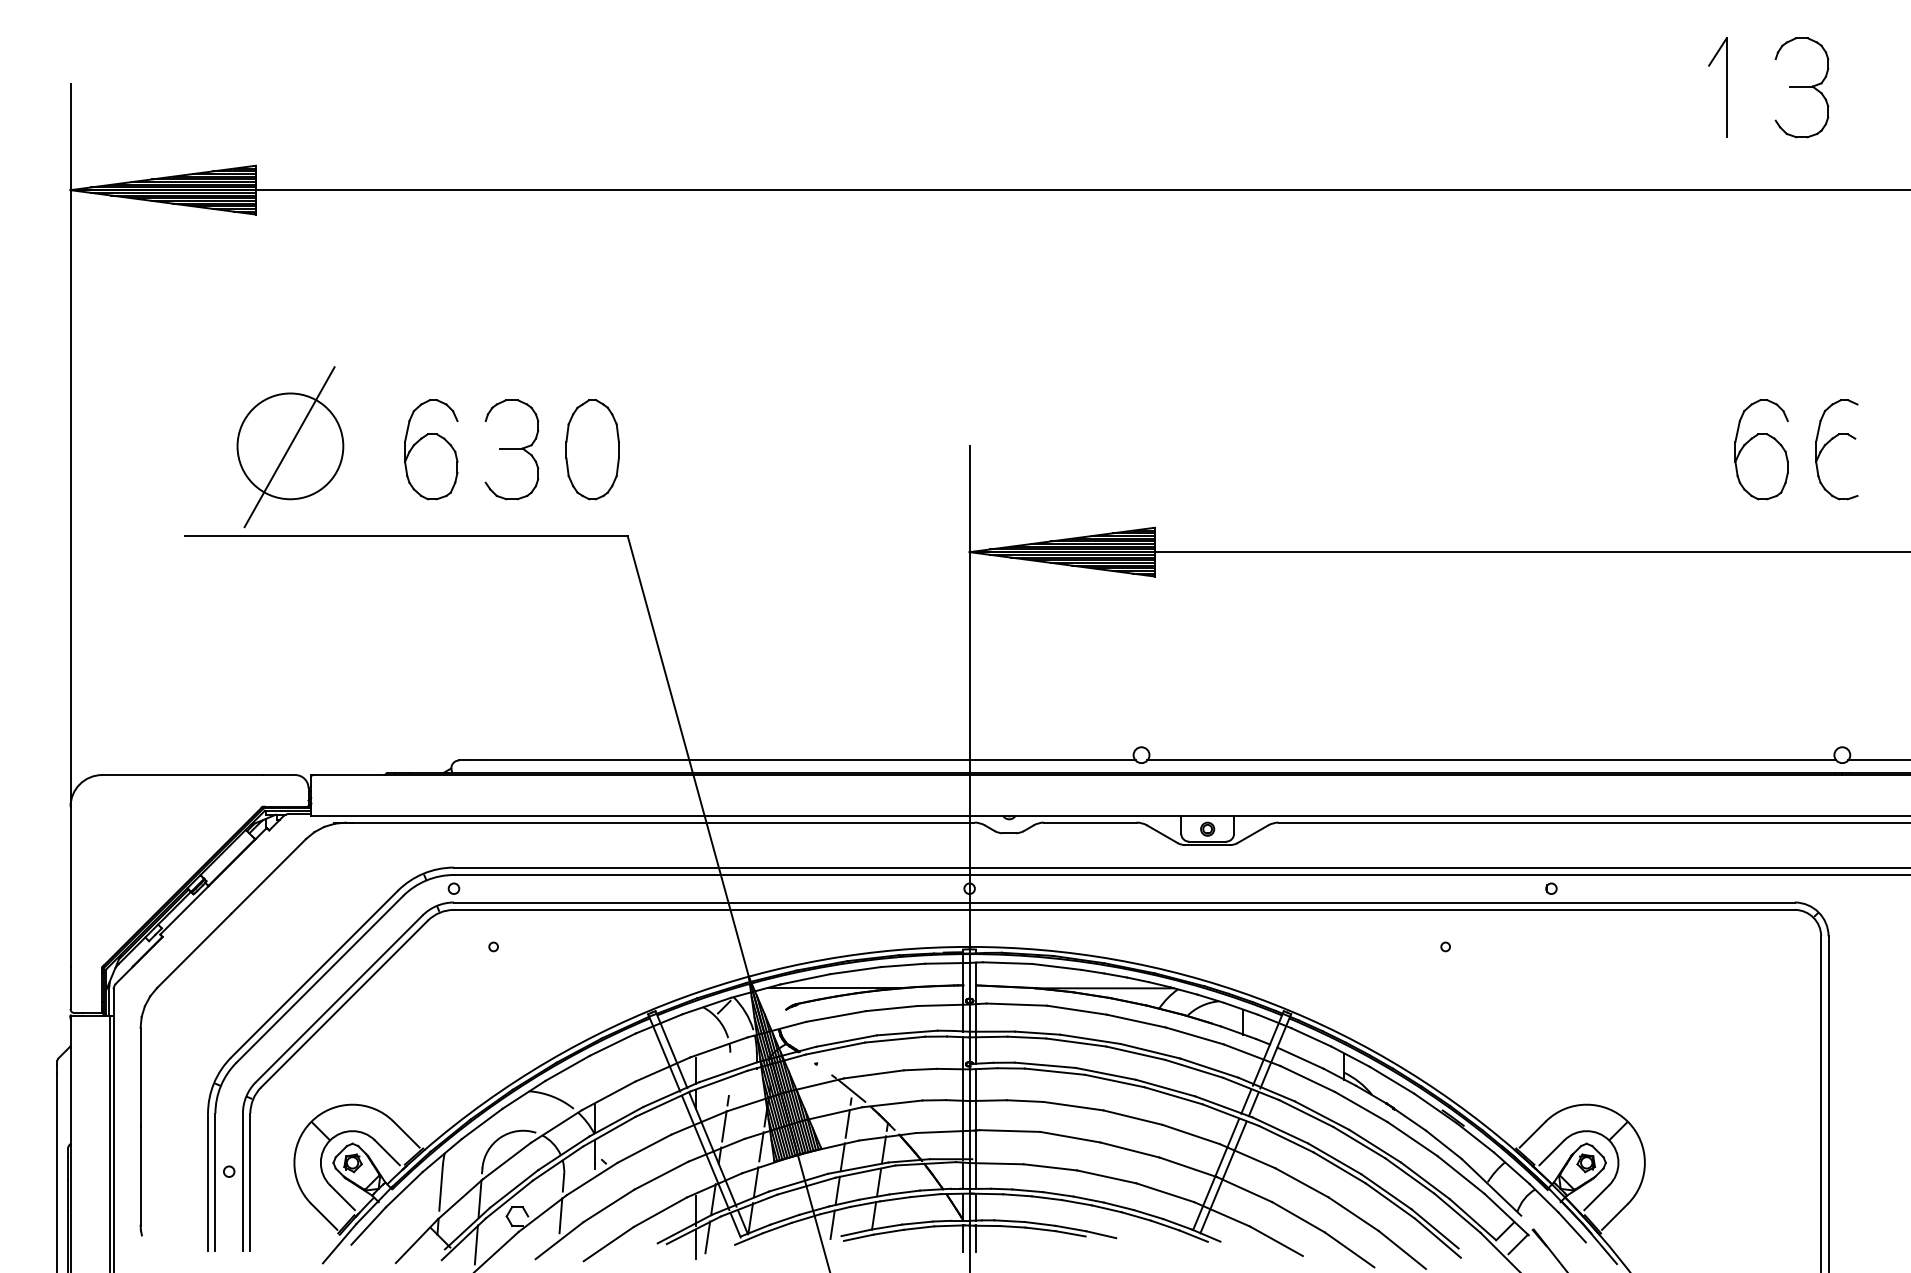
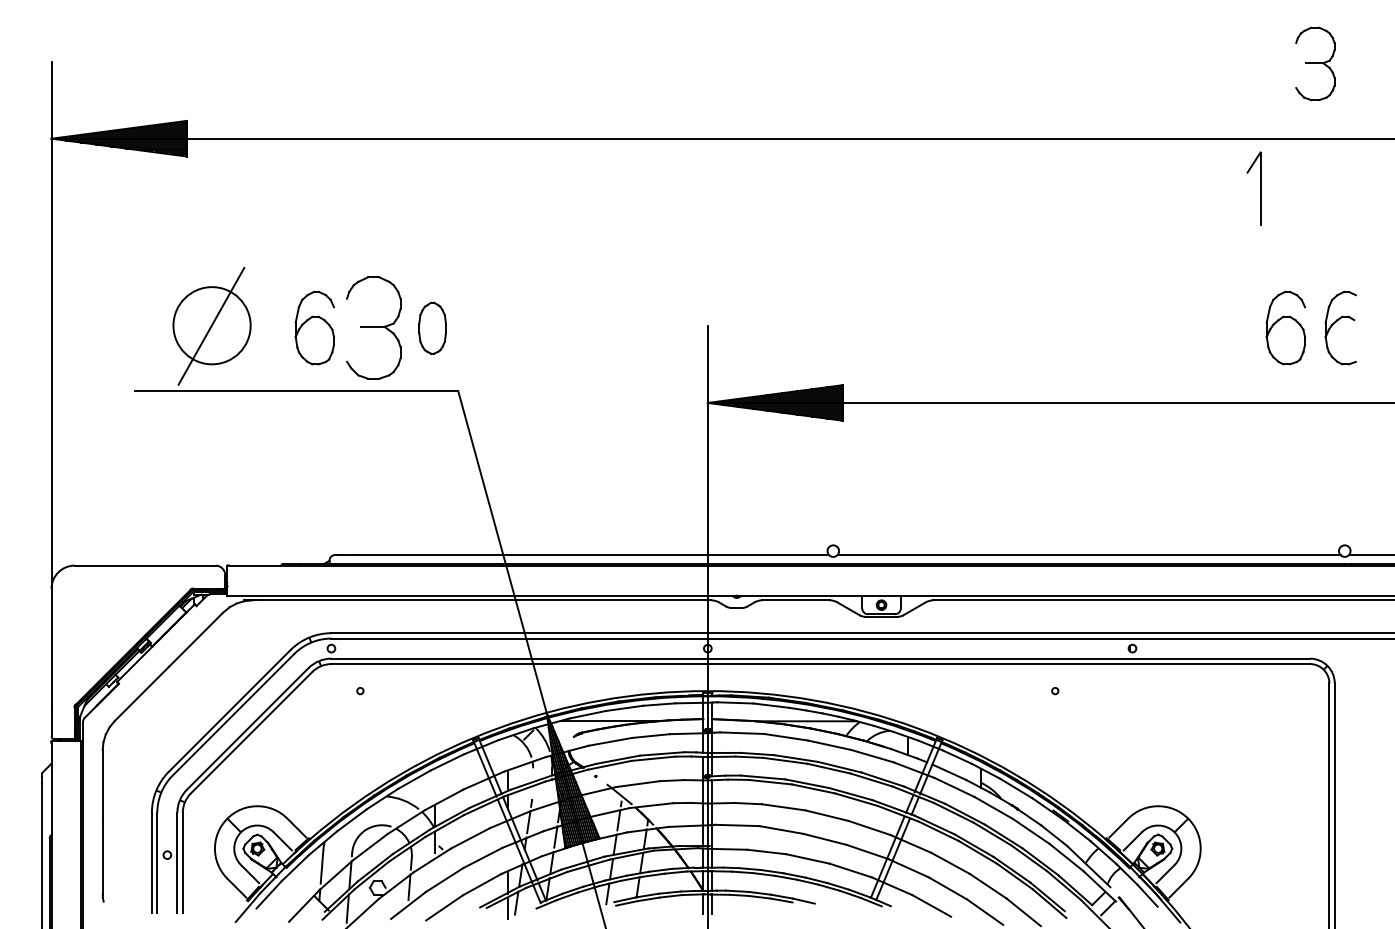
part: (1726, 87) -> (1260, 188), moved
part: (511, 449) -> (373, 328), size x1.4
part: (592, 449) -> (432, 328), size x0.7

